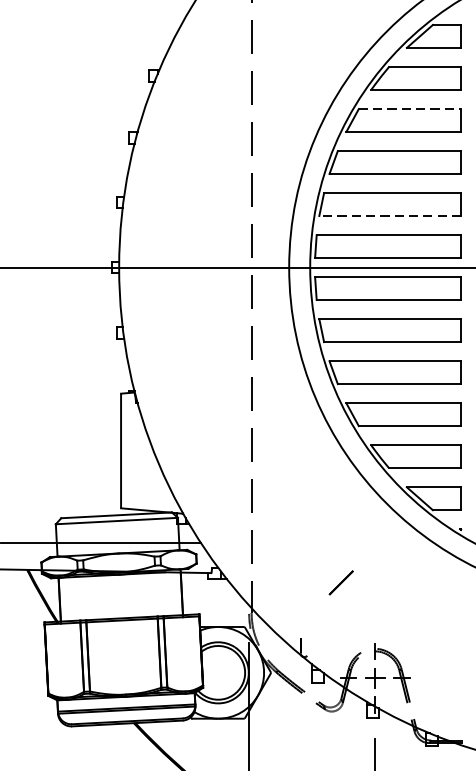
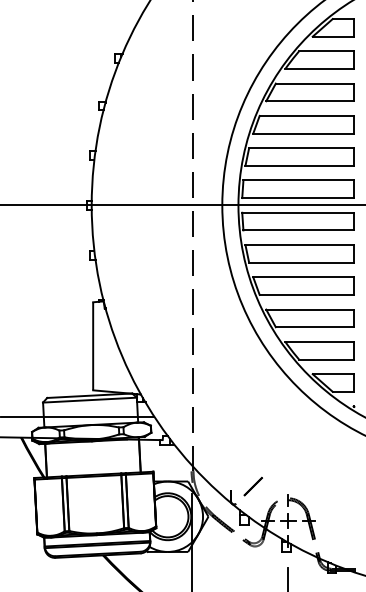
line: (410, 108) -> (315, 83), dashed -> solid
line: (389, 215) -> (299, 165), dashed -> solid
line: (340, 582) -> (252, 486), moved

